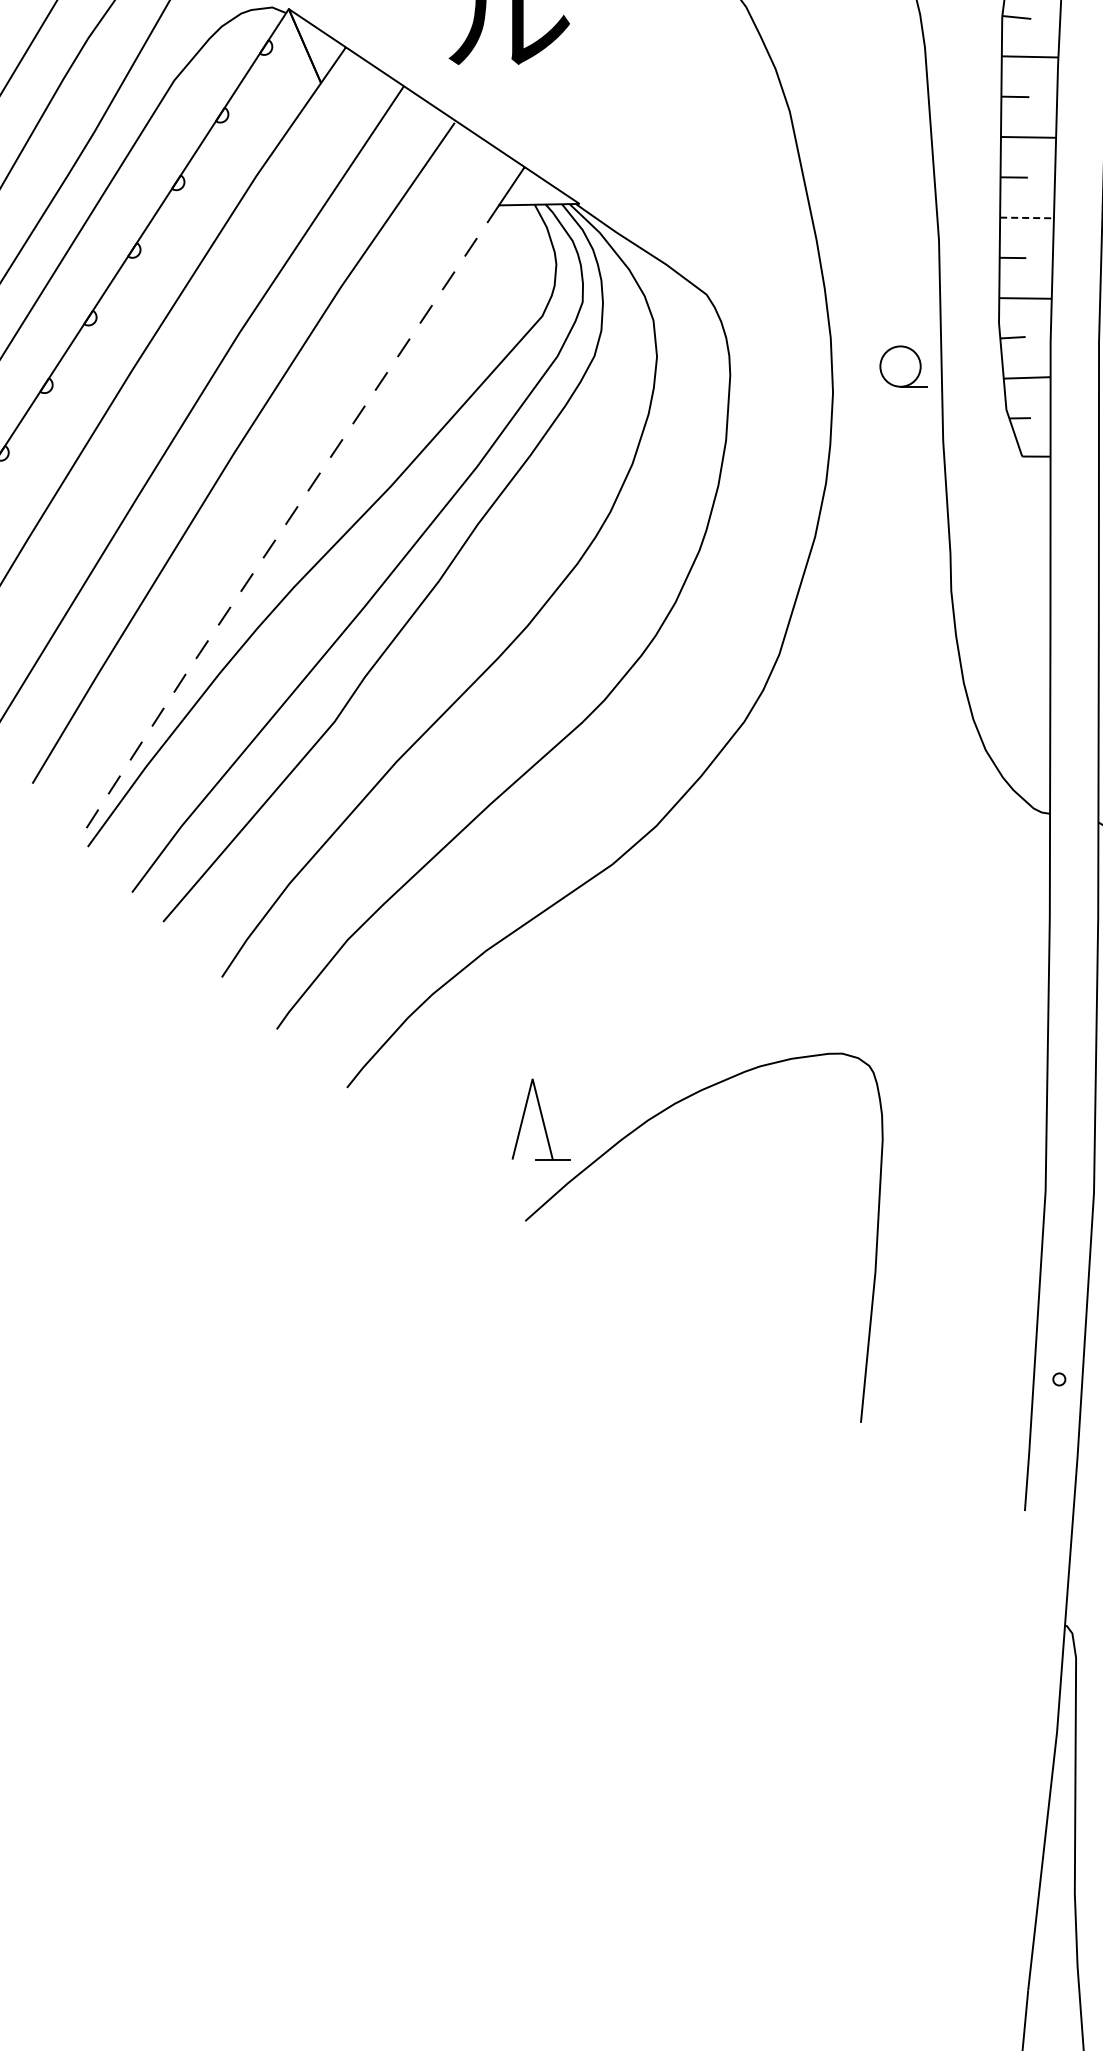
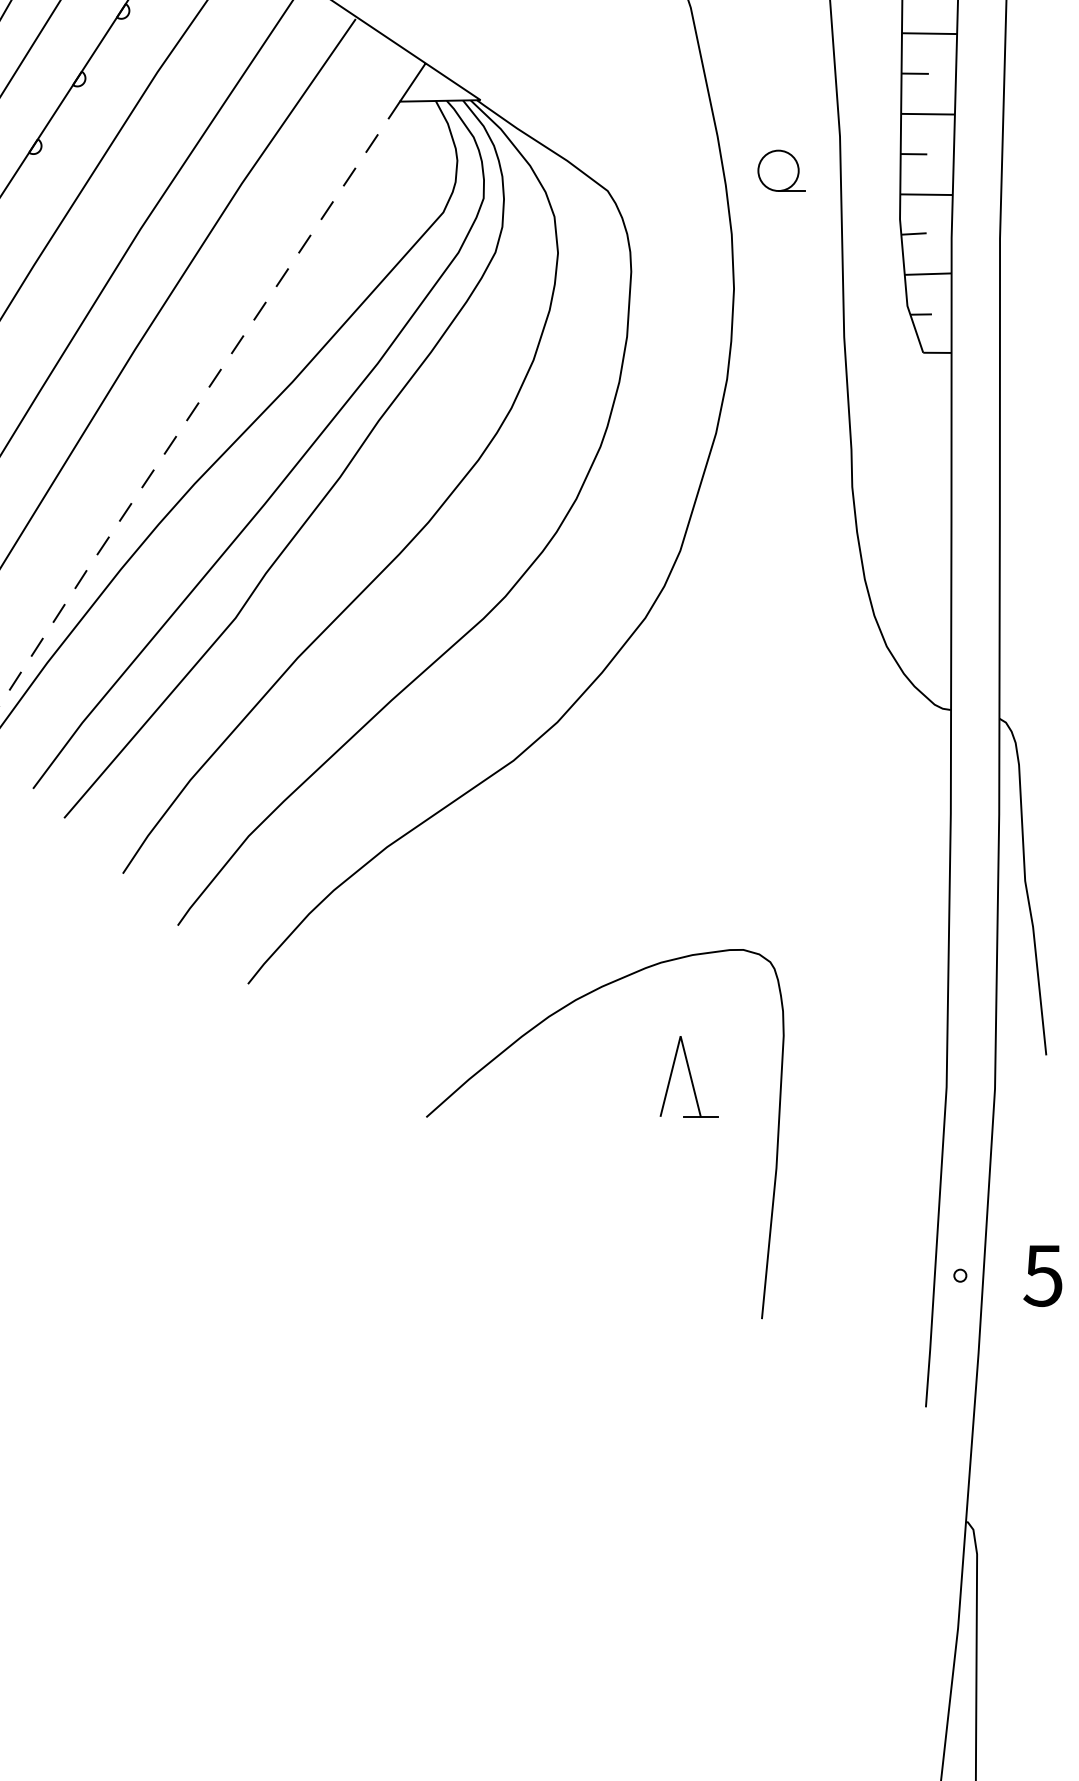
line: (1026, 217) -> (927, 113), dashed -> solid
part: (903, 366) -> (781, 170), moved
part: (540, 1119) -> (688, 1076), moved

